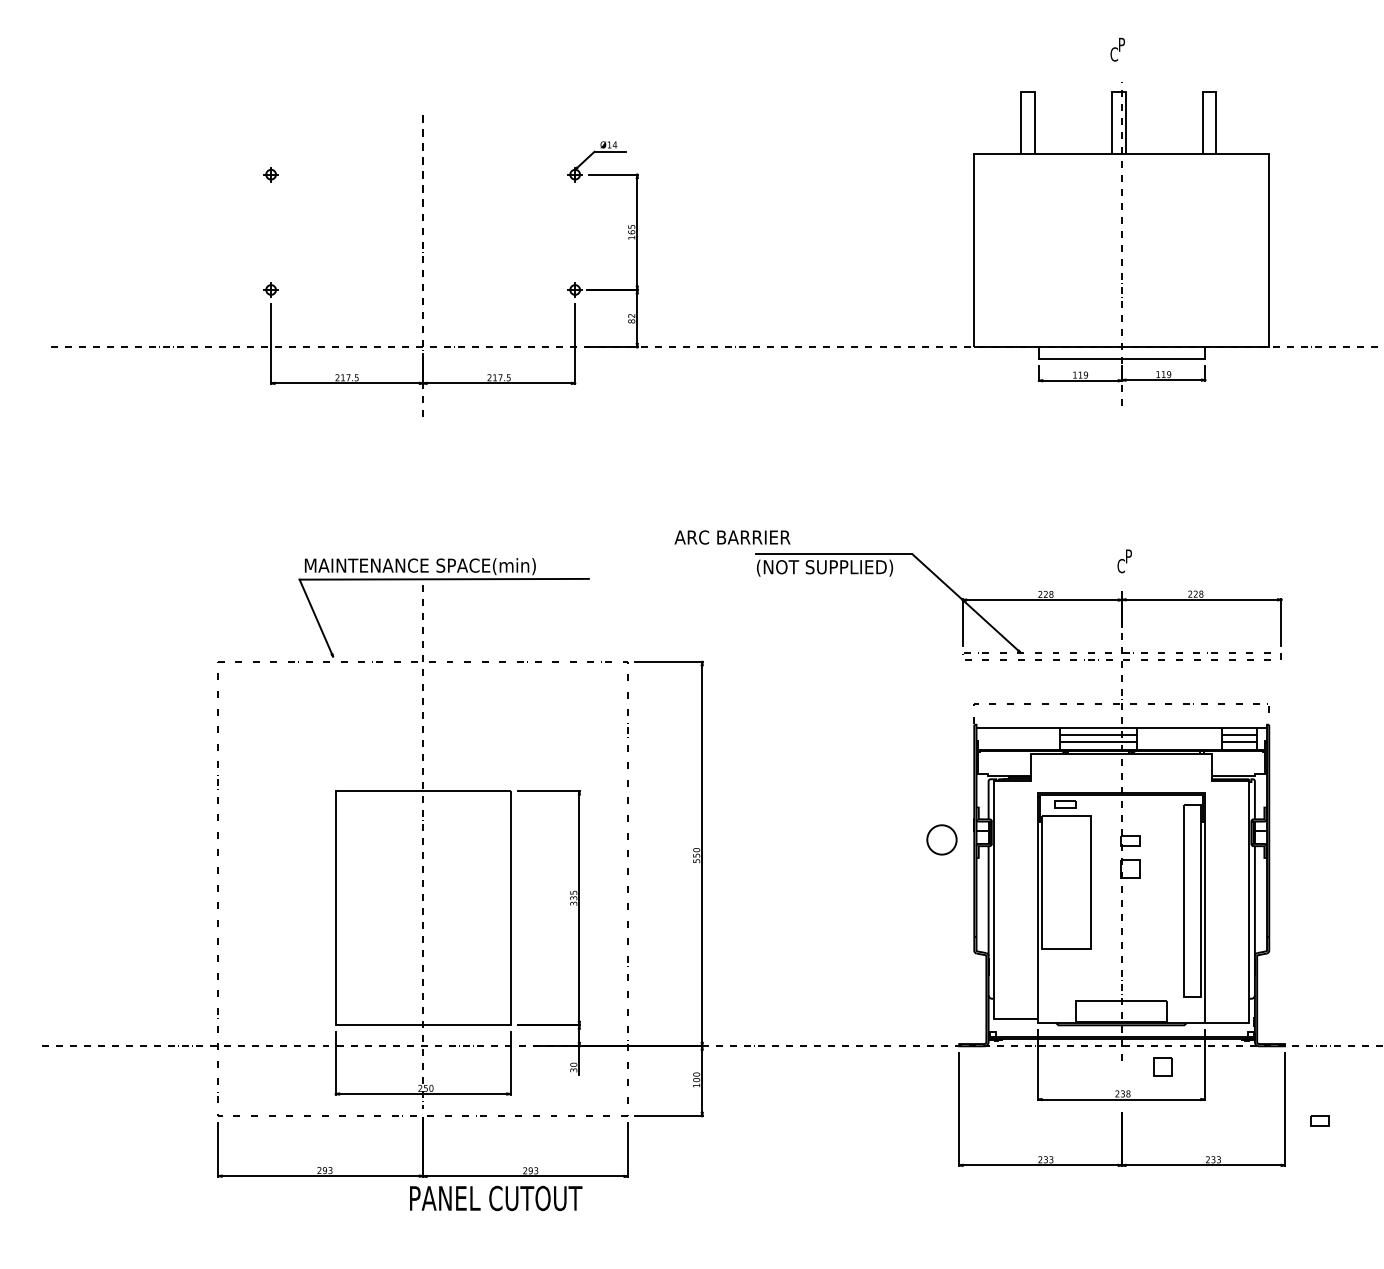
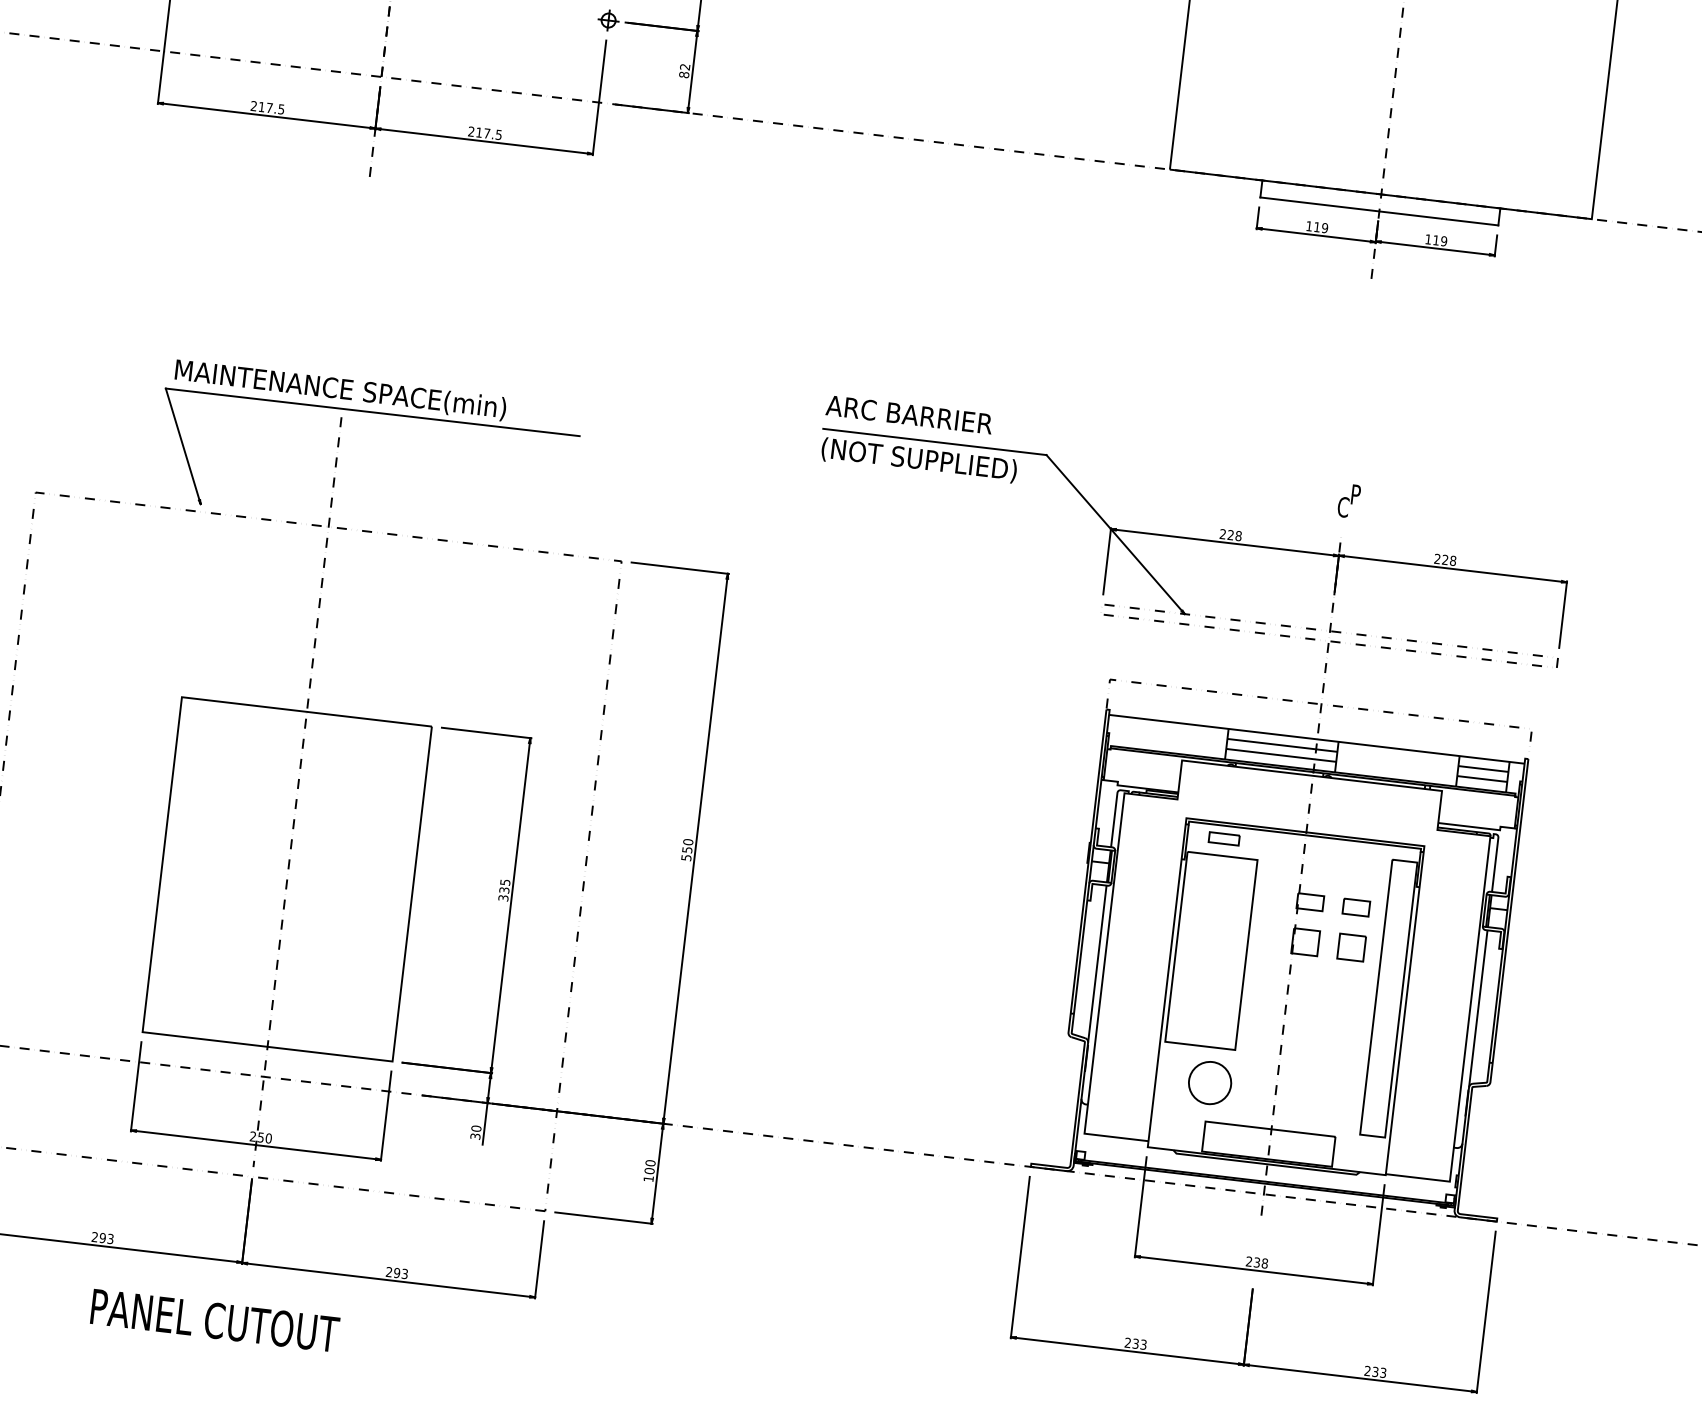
text: (732, 537) -> (909, 414), moved
circle: (941, 839) -> (1209, 1082), moved
part: (1162, 1066) -> (1351, 946), moved
part: (1319, 1120) -> (1356, 906), moved
text: (496, 1198) -> (215, 1320), moved

